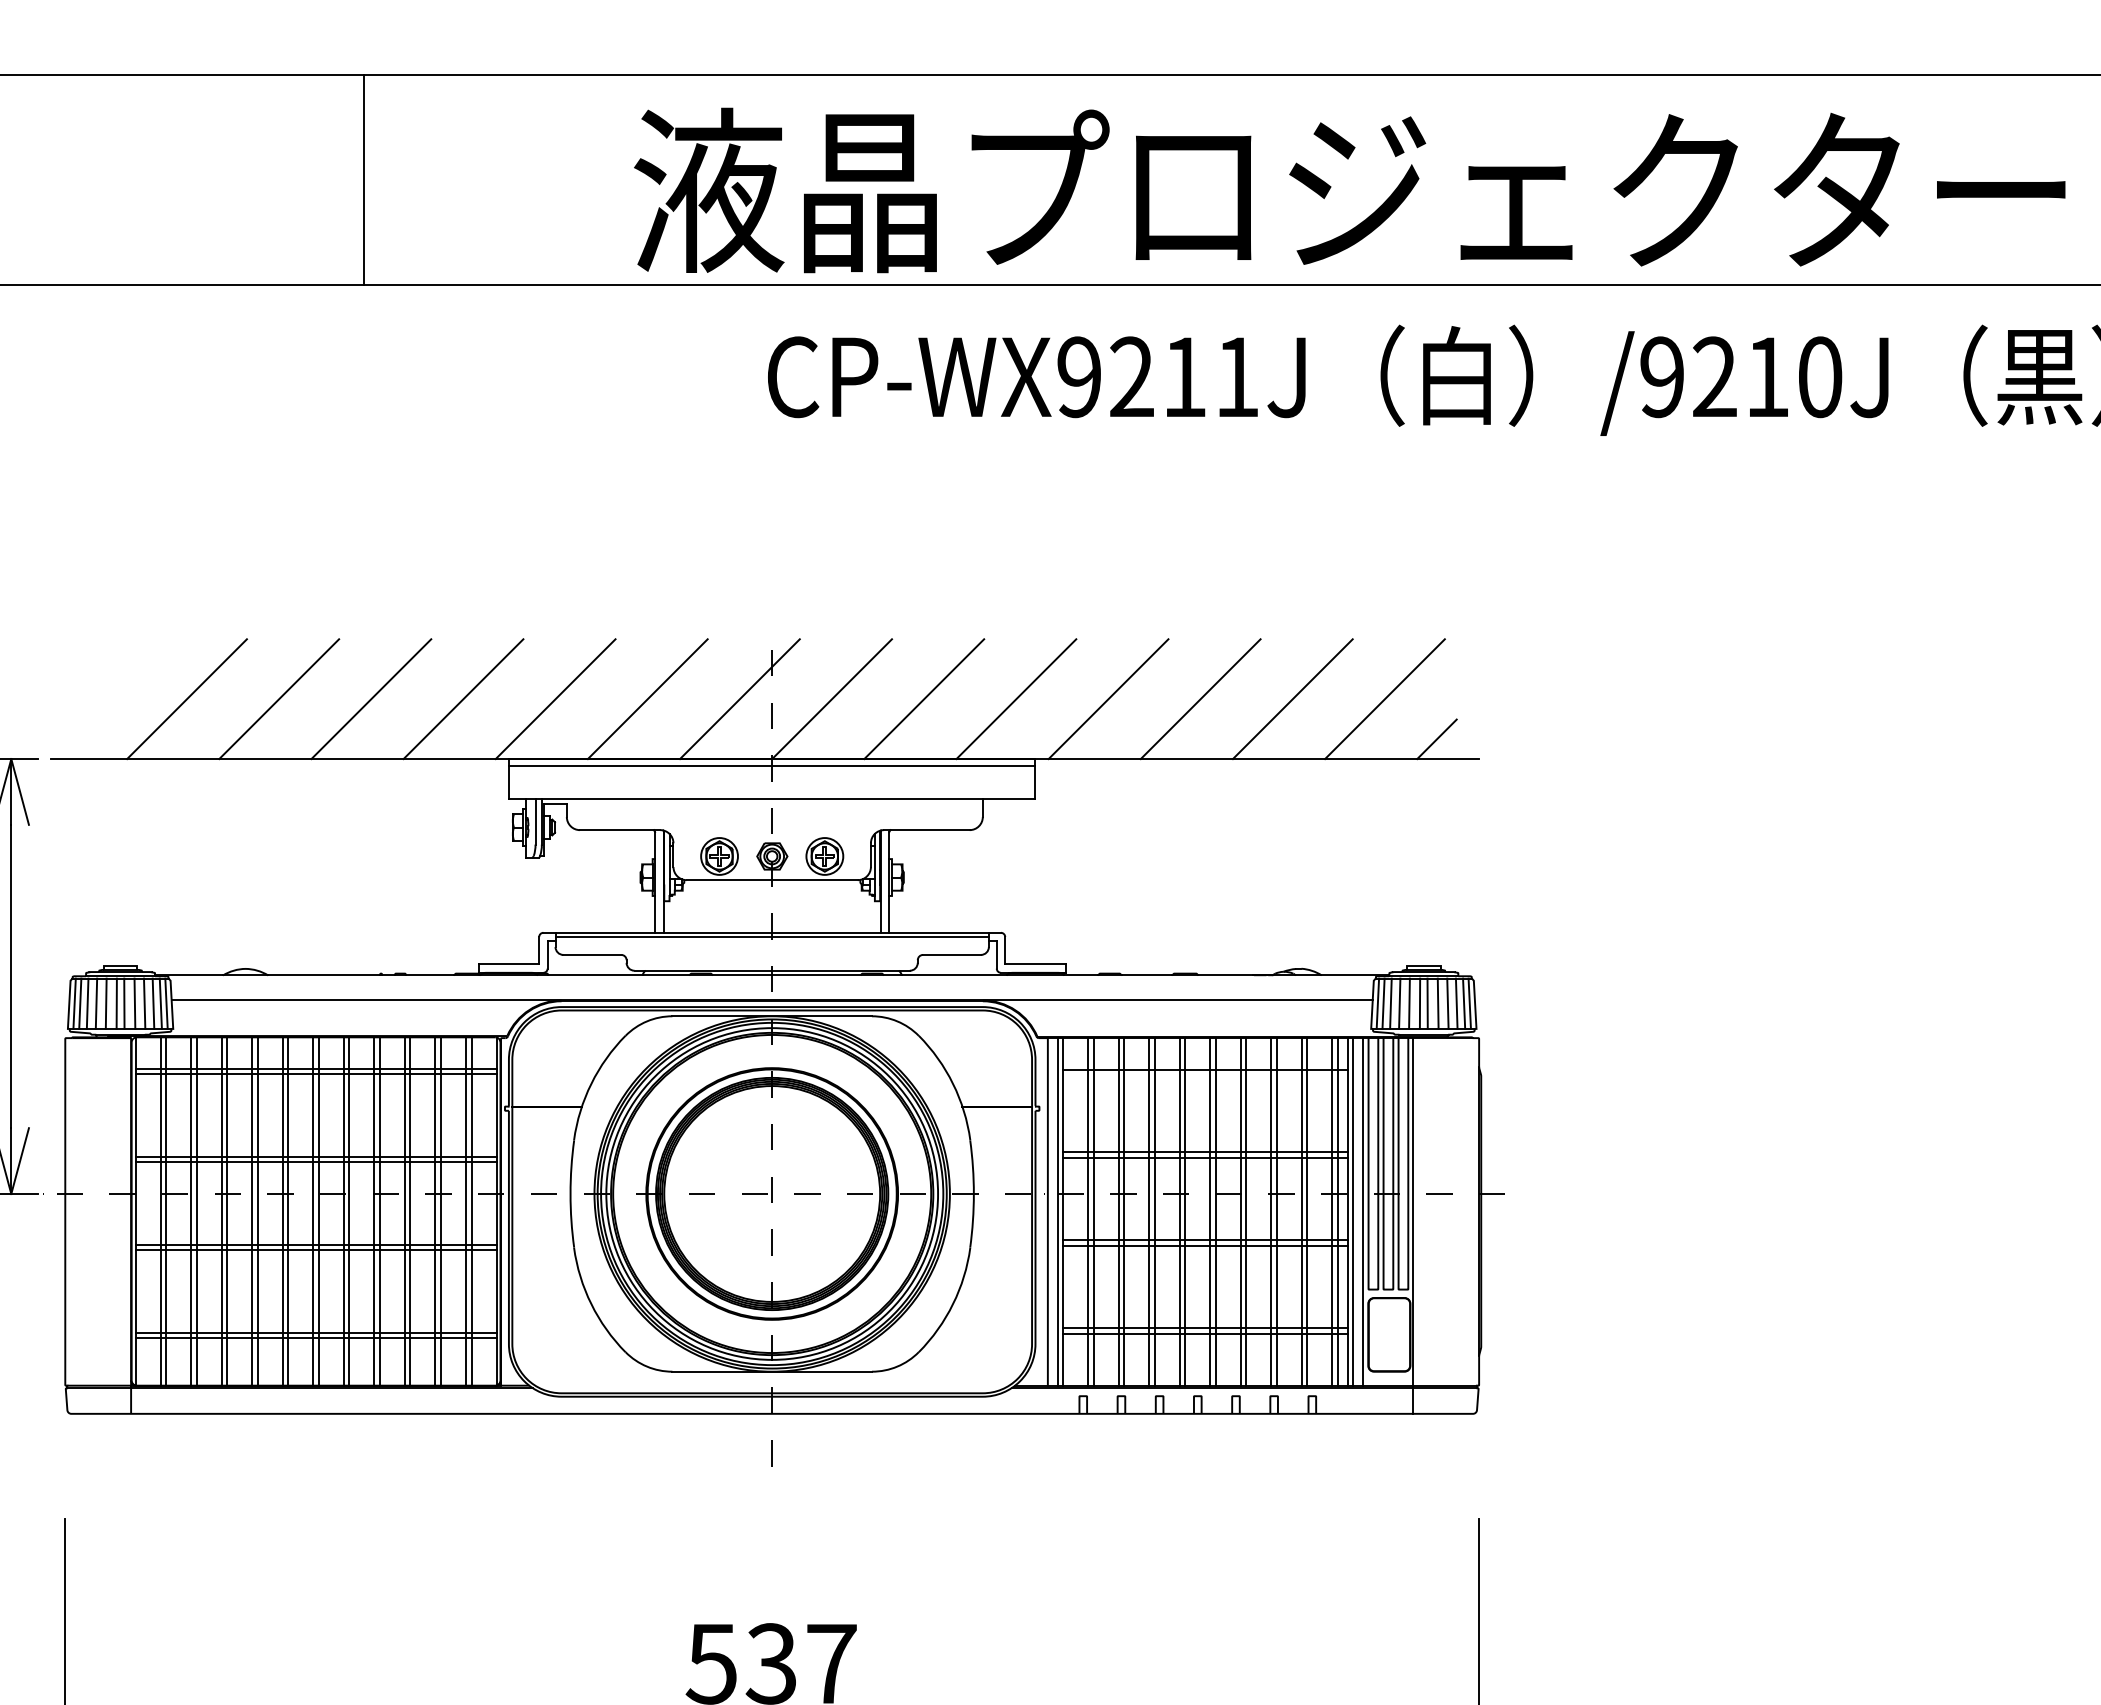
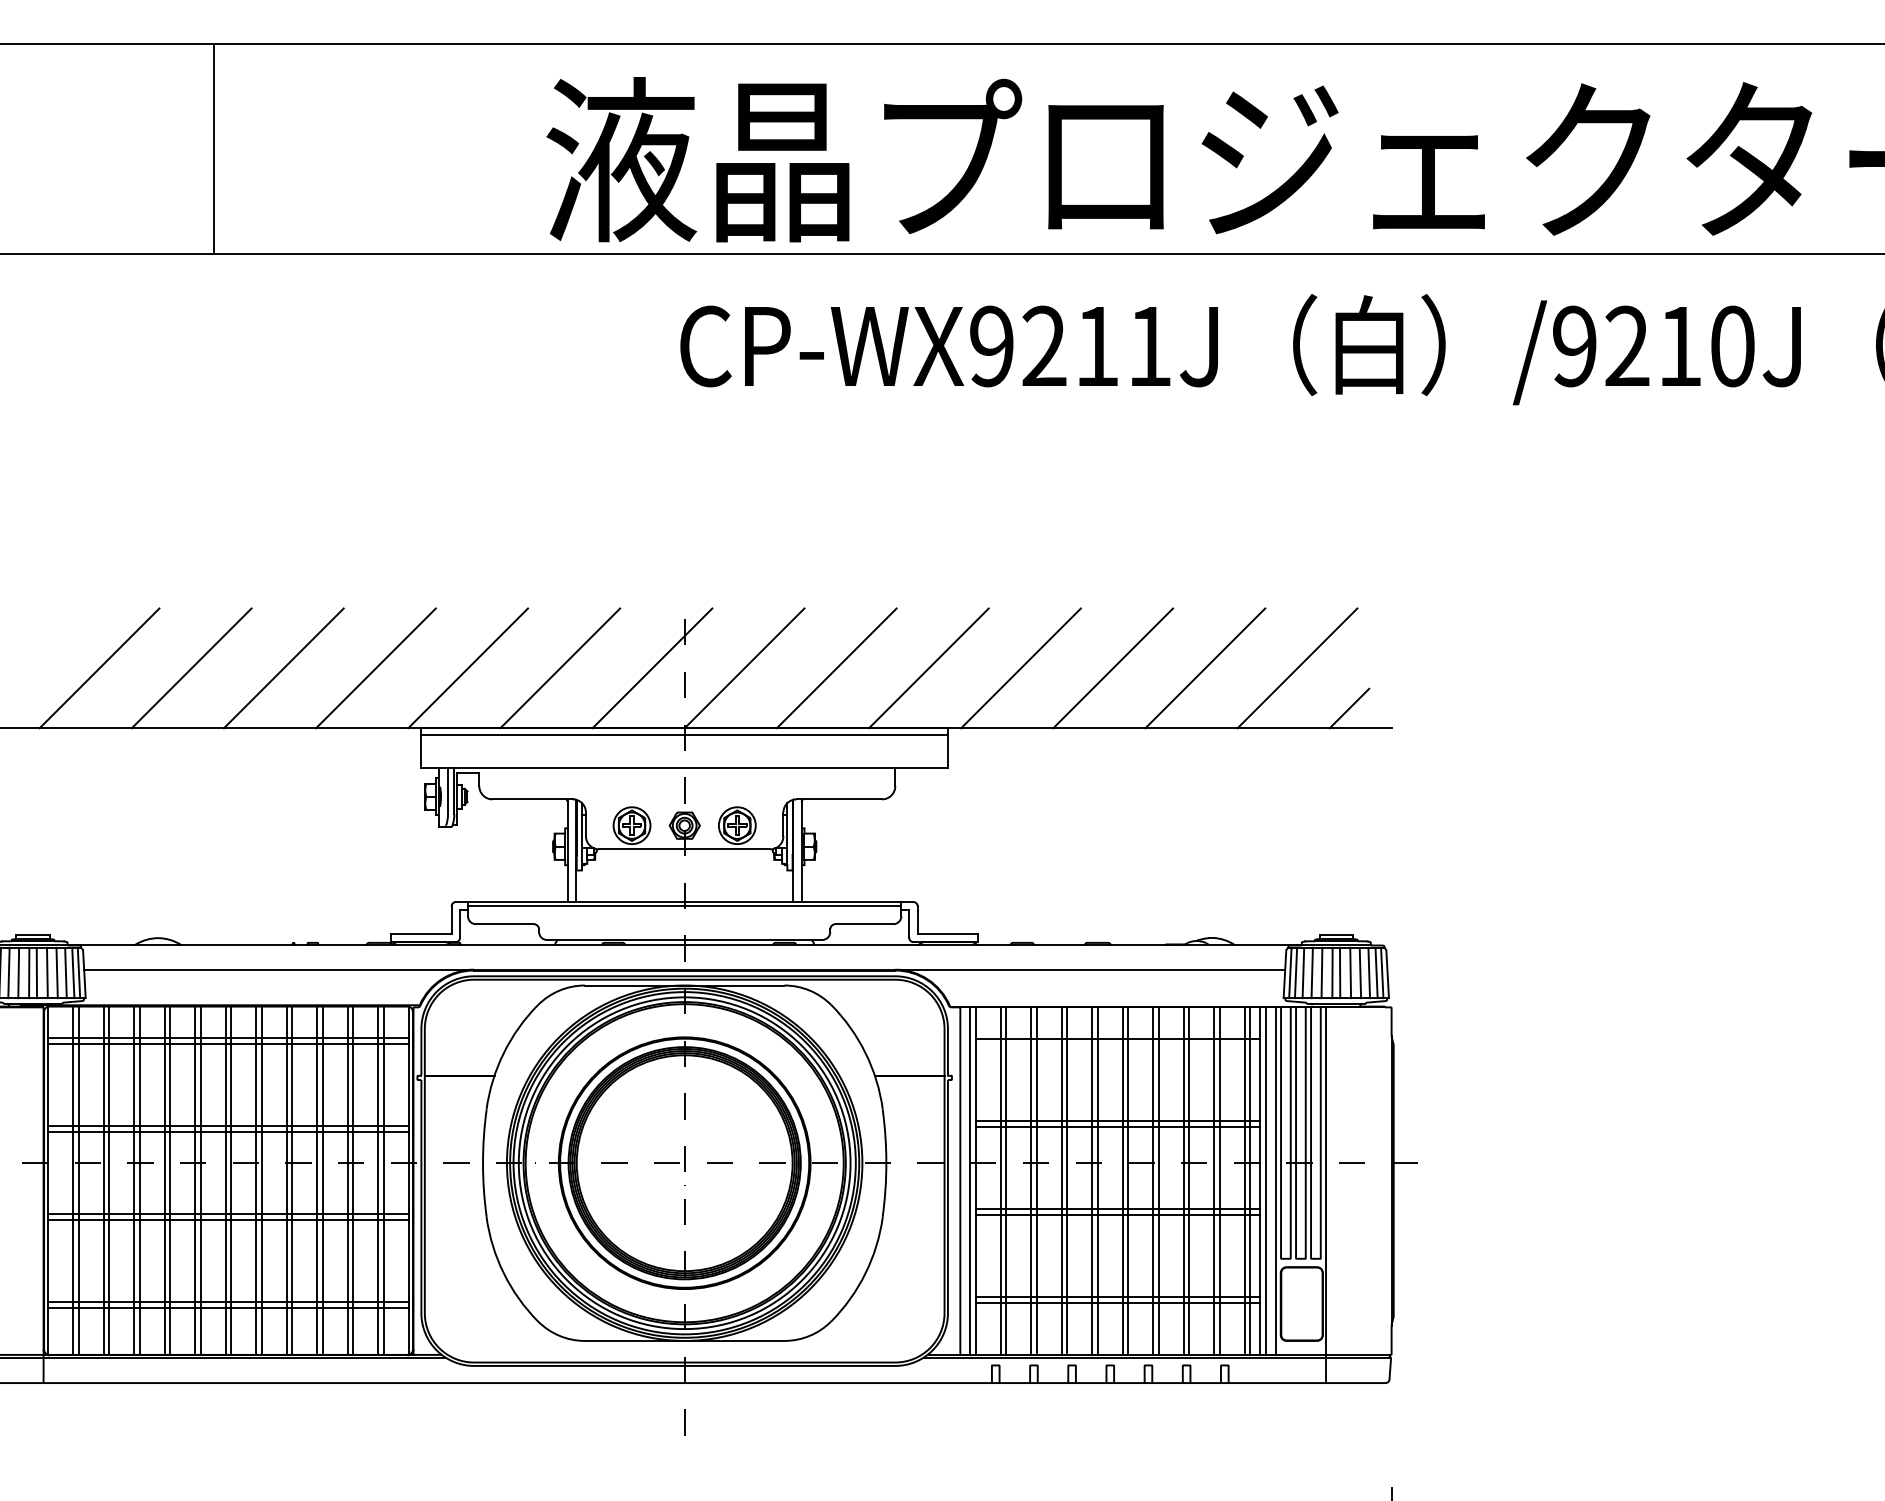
line: (364, 179) -> (213, 148), moved

